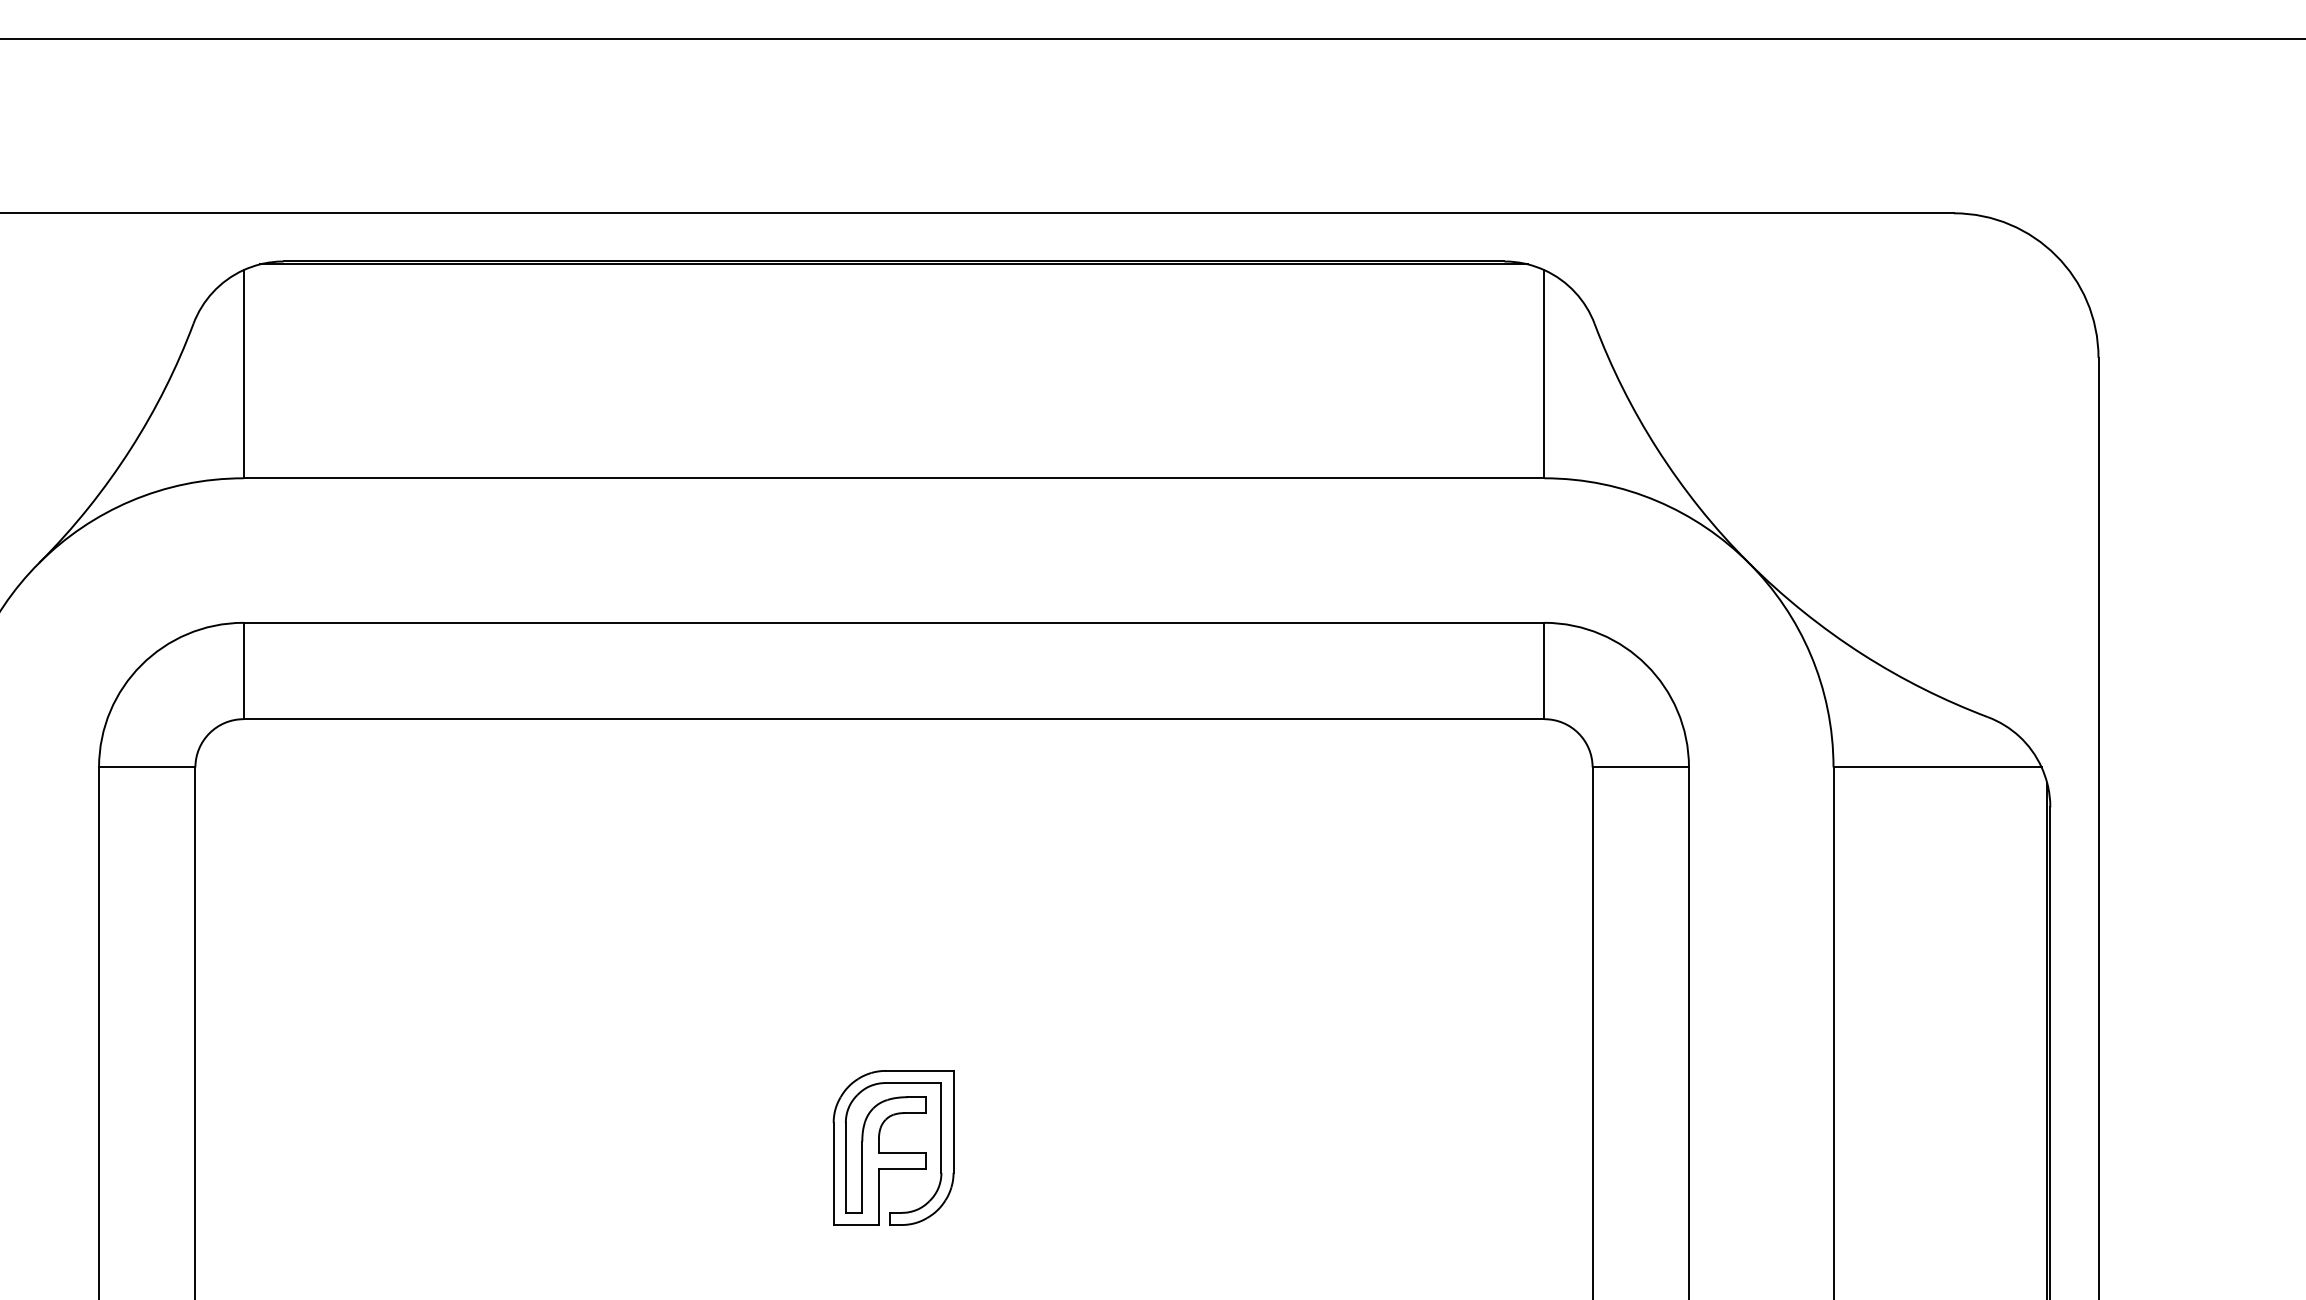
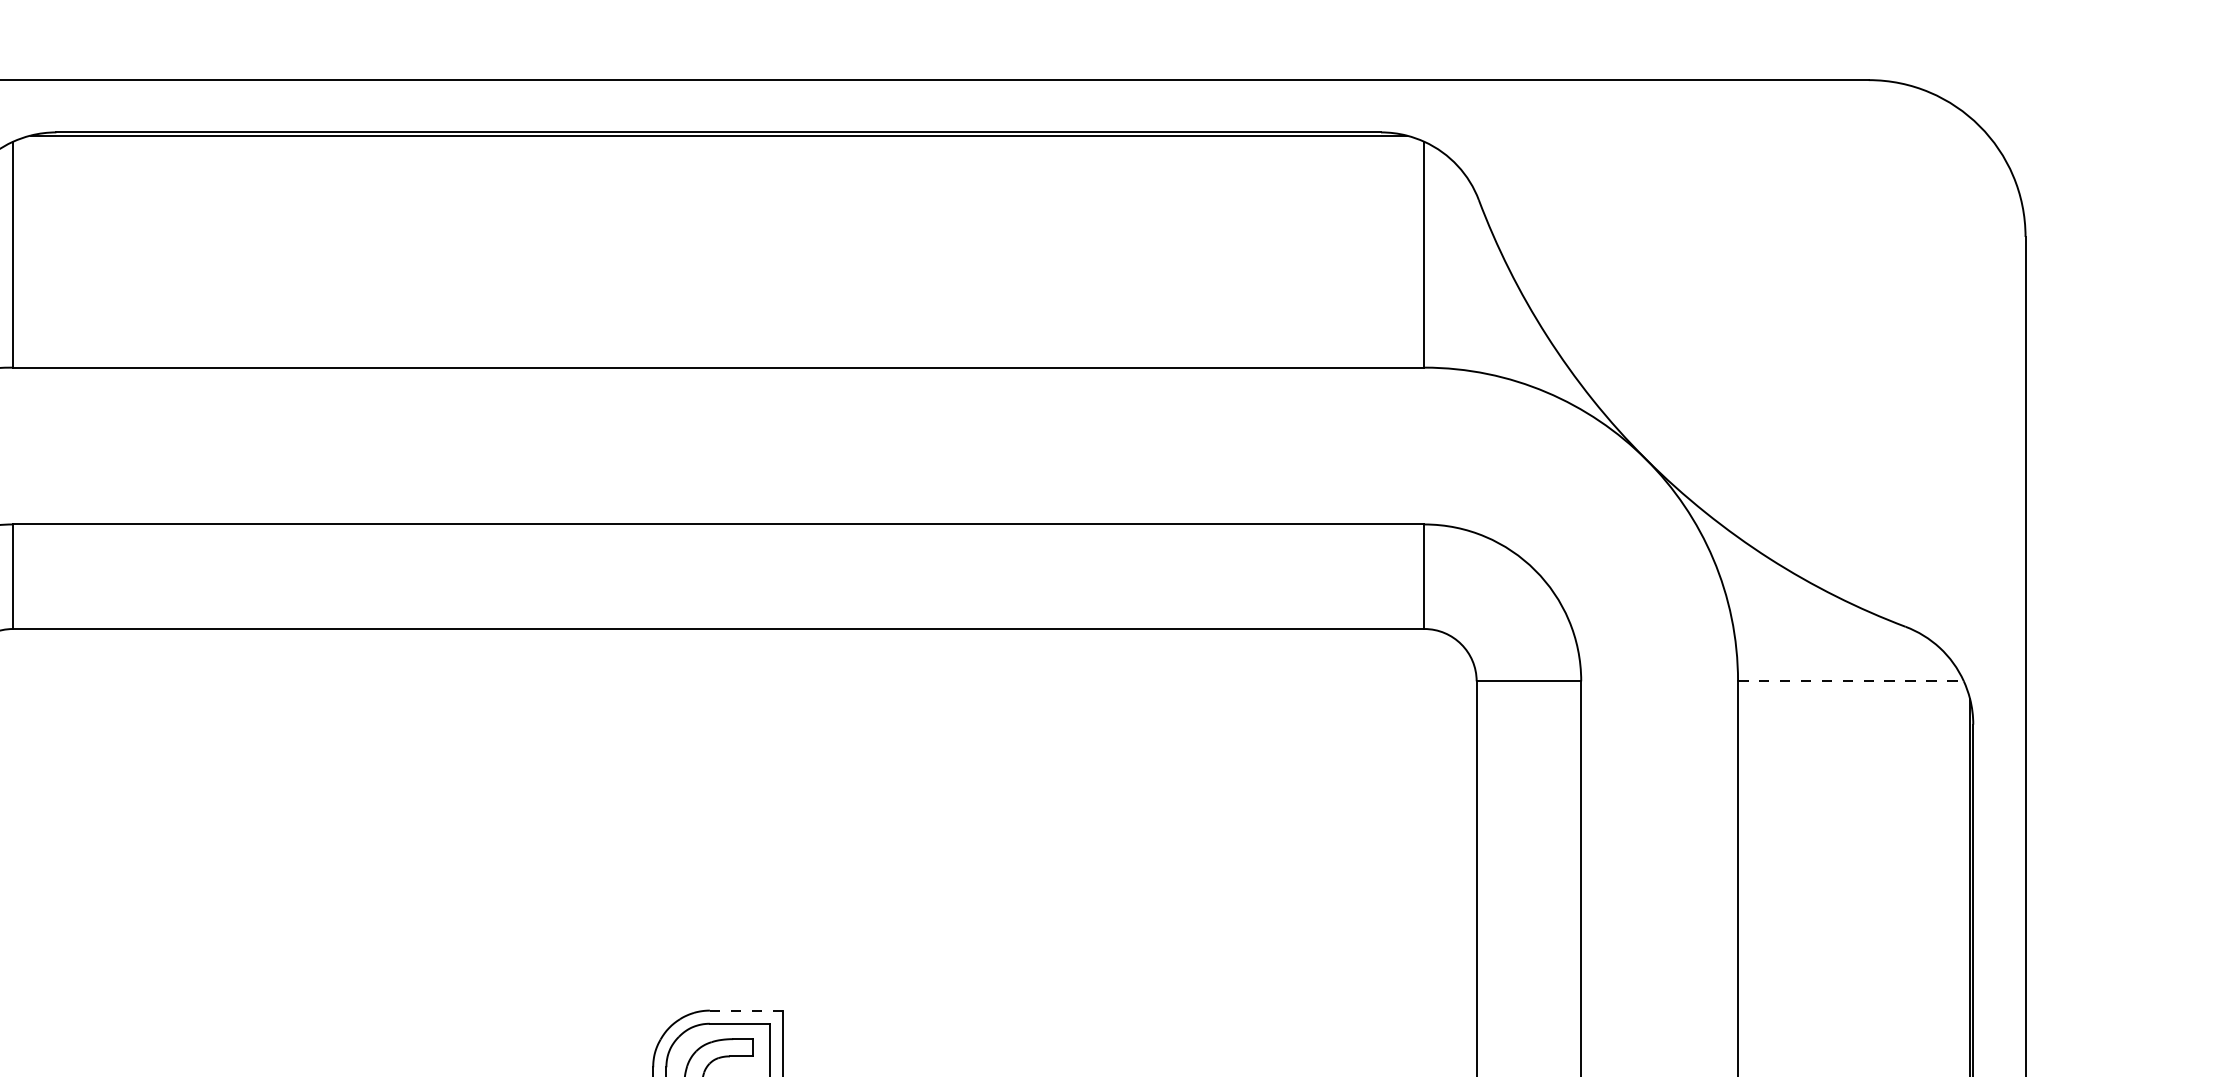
line: (1938, 767) -> (1851, 681), solid -> dashed
line: (919, 1070) -> (746, 1010), solid -> dashed

